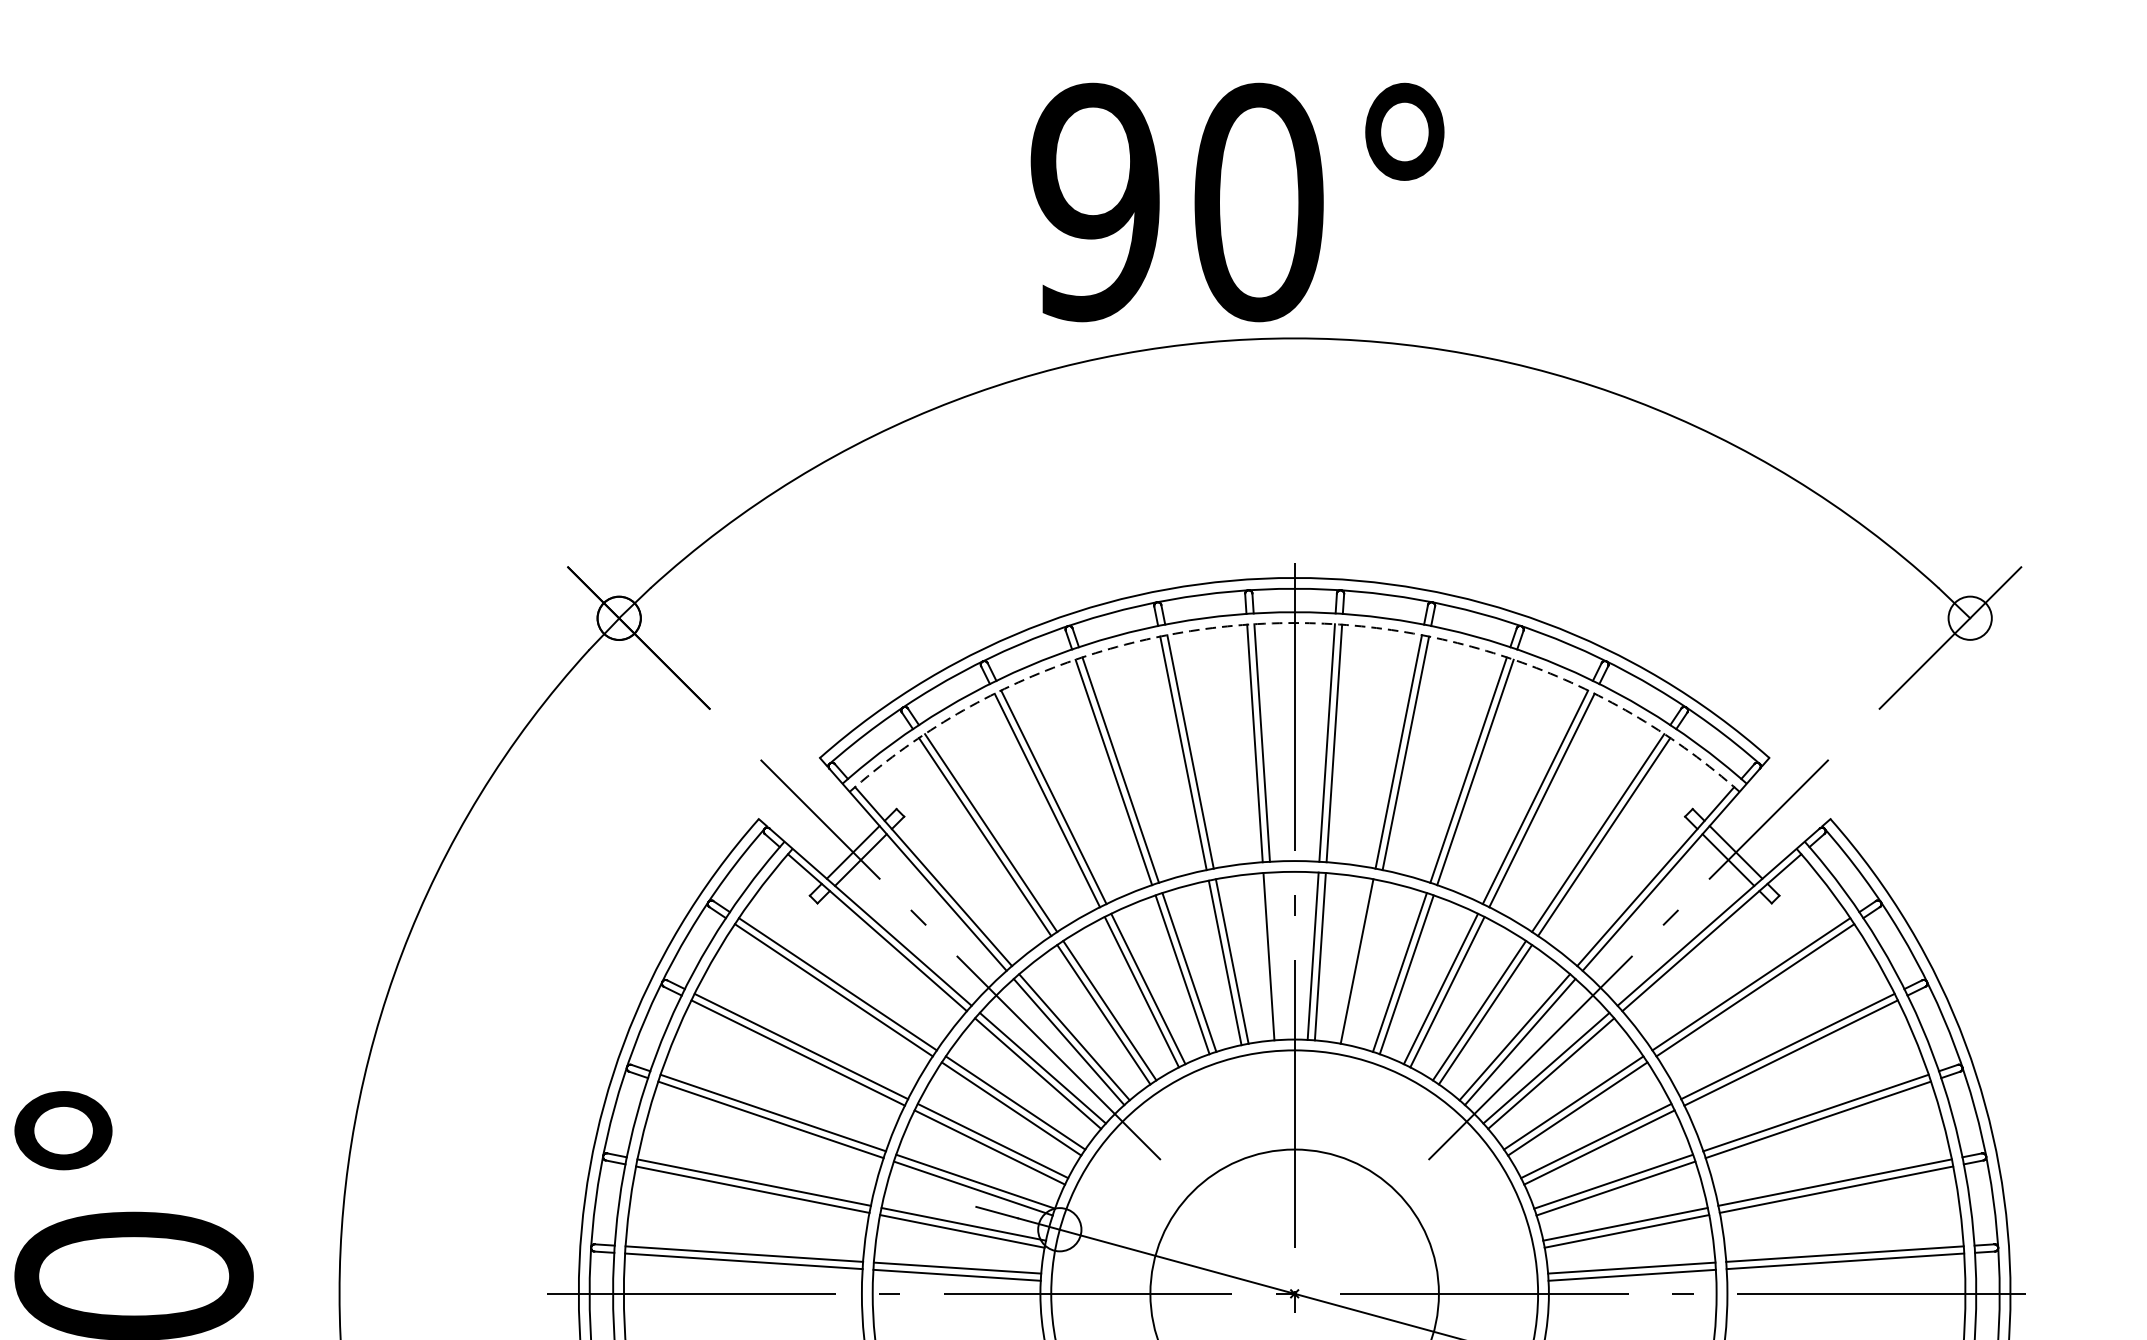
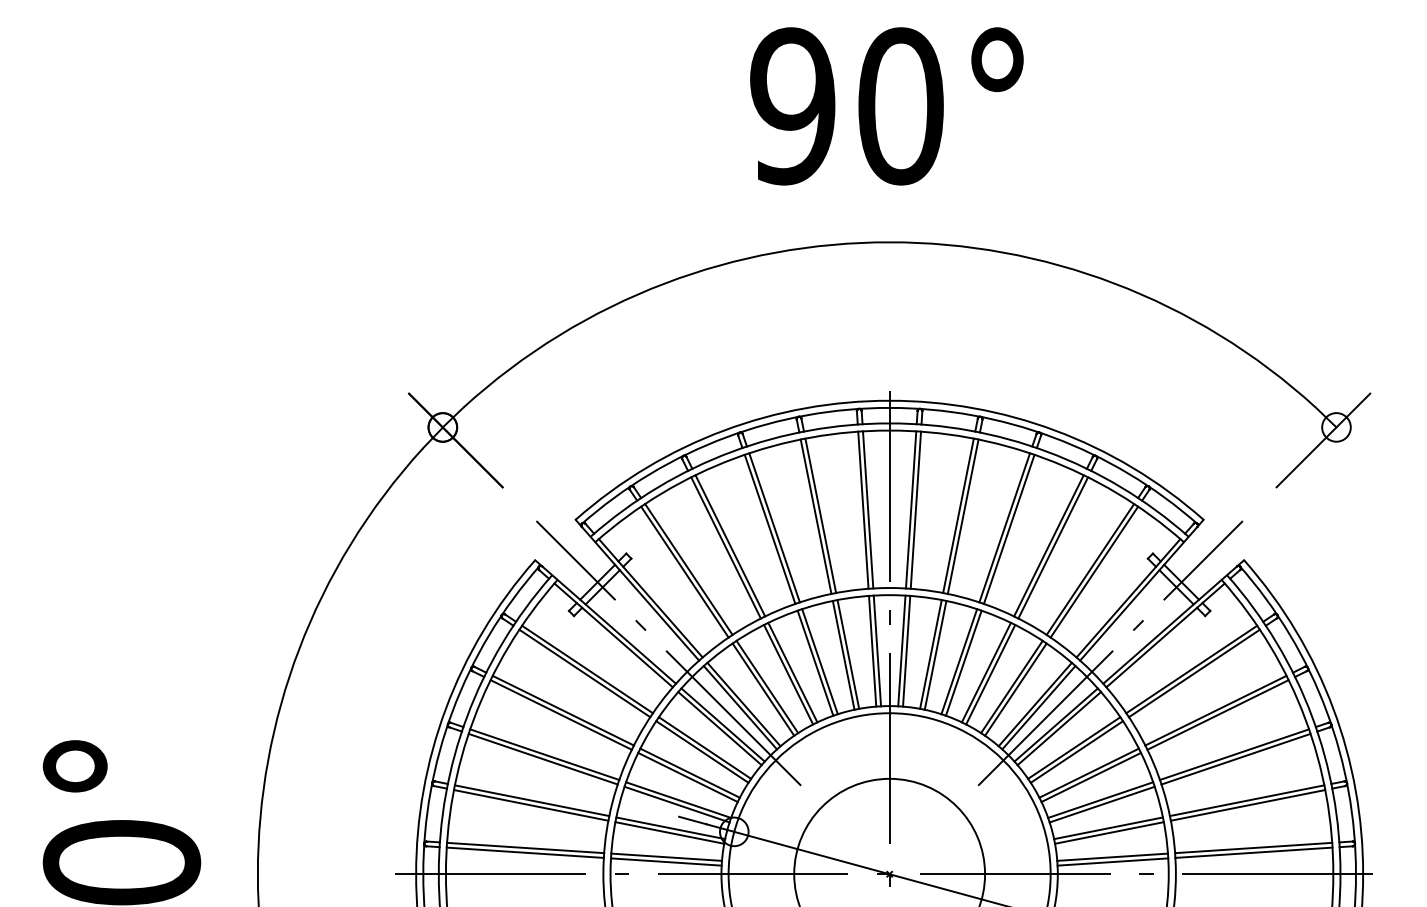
text: (1237, 202) -> (886, 106), moved
arc: (1294, 622) -> (889, 430), dashed -> solid
line: (1276, 955) -> (877, 650), added
line: (1363, 963) -> (935, 655), added

